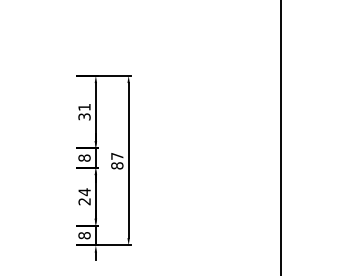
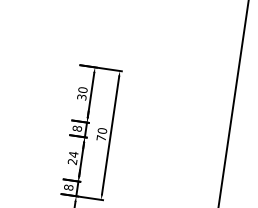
text: (84, 107) -> (82, 90), 31 -> 30
text: (117, 160) -> (102, 134), 87 -> 70

